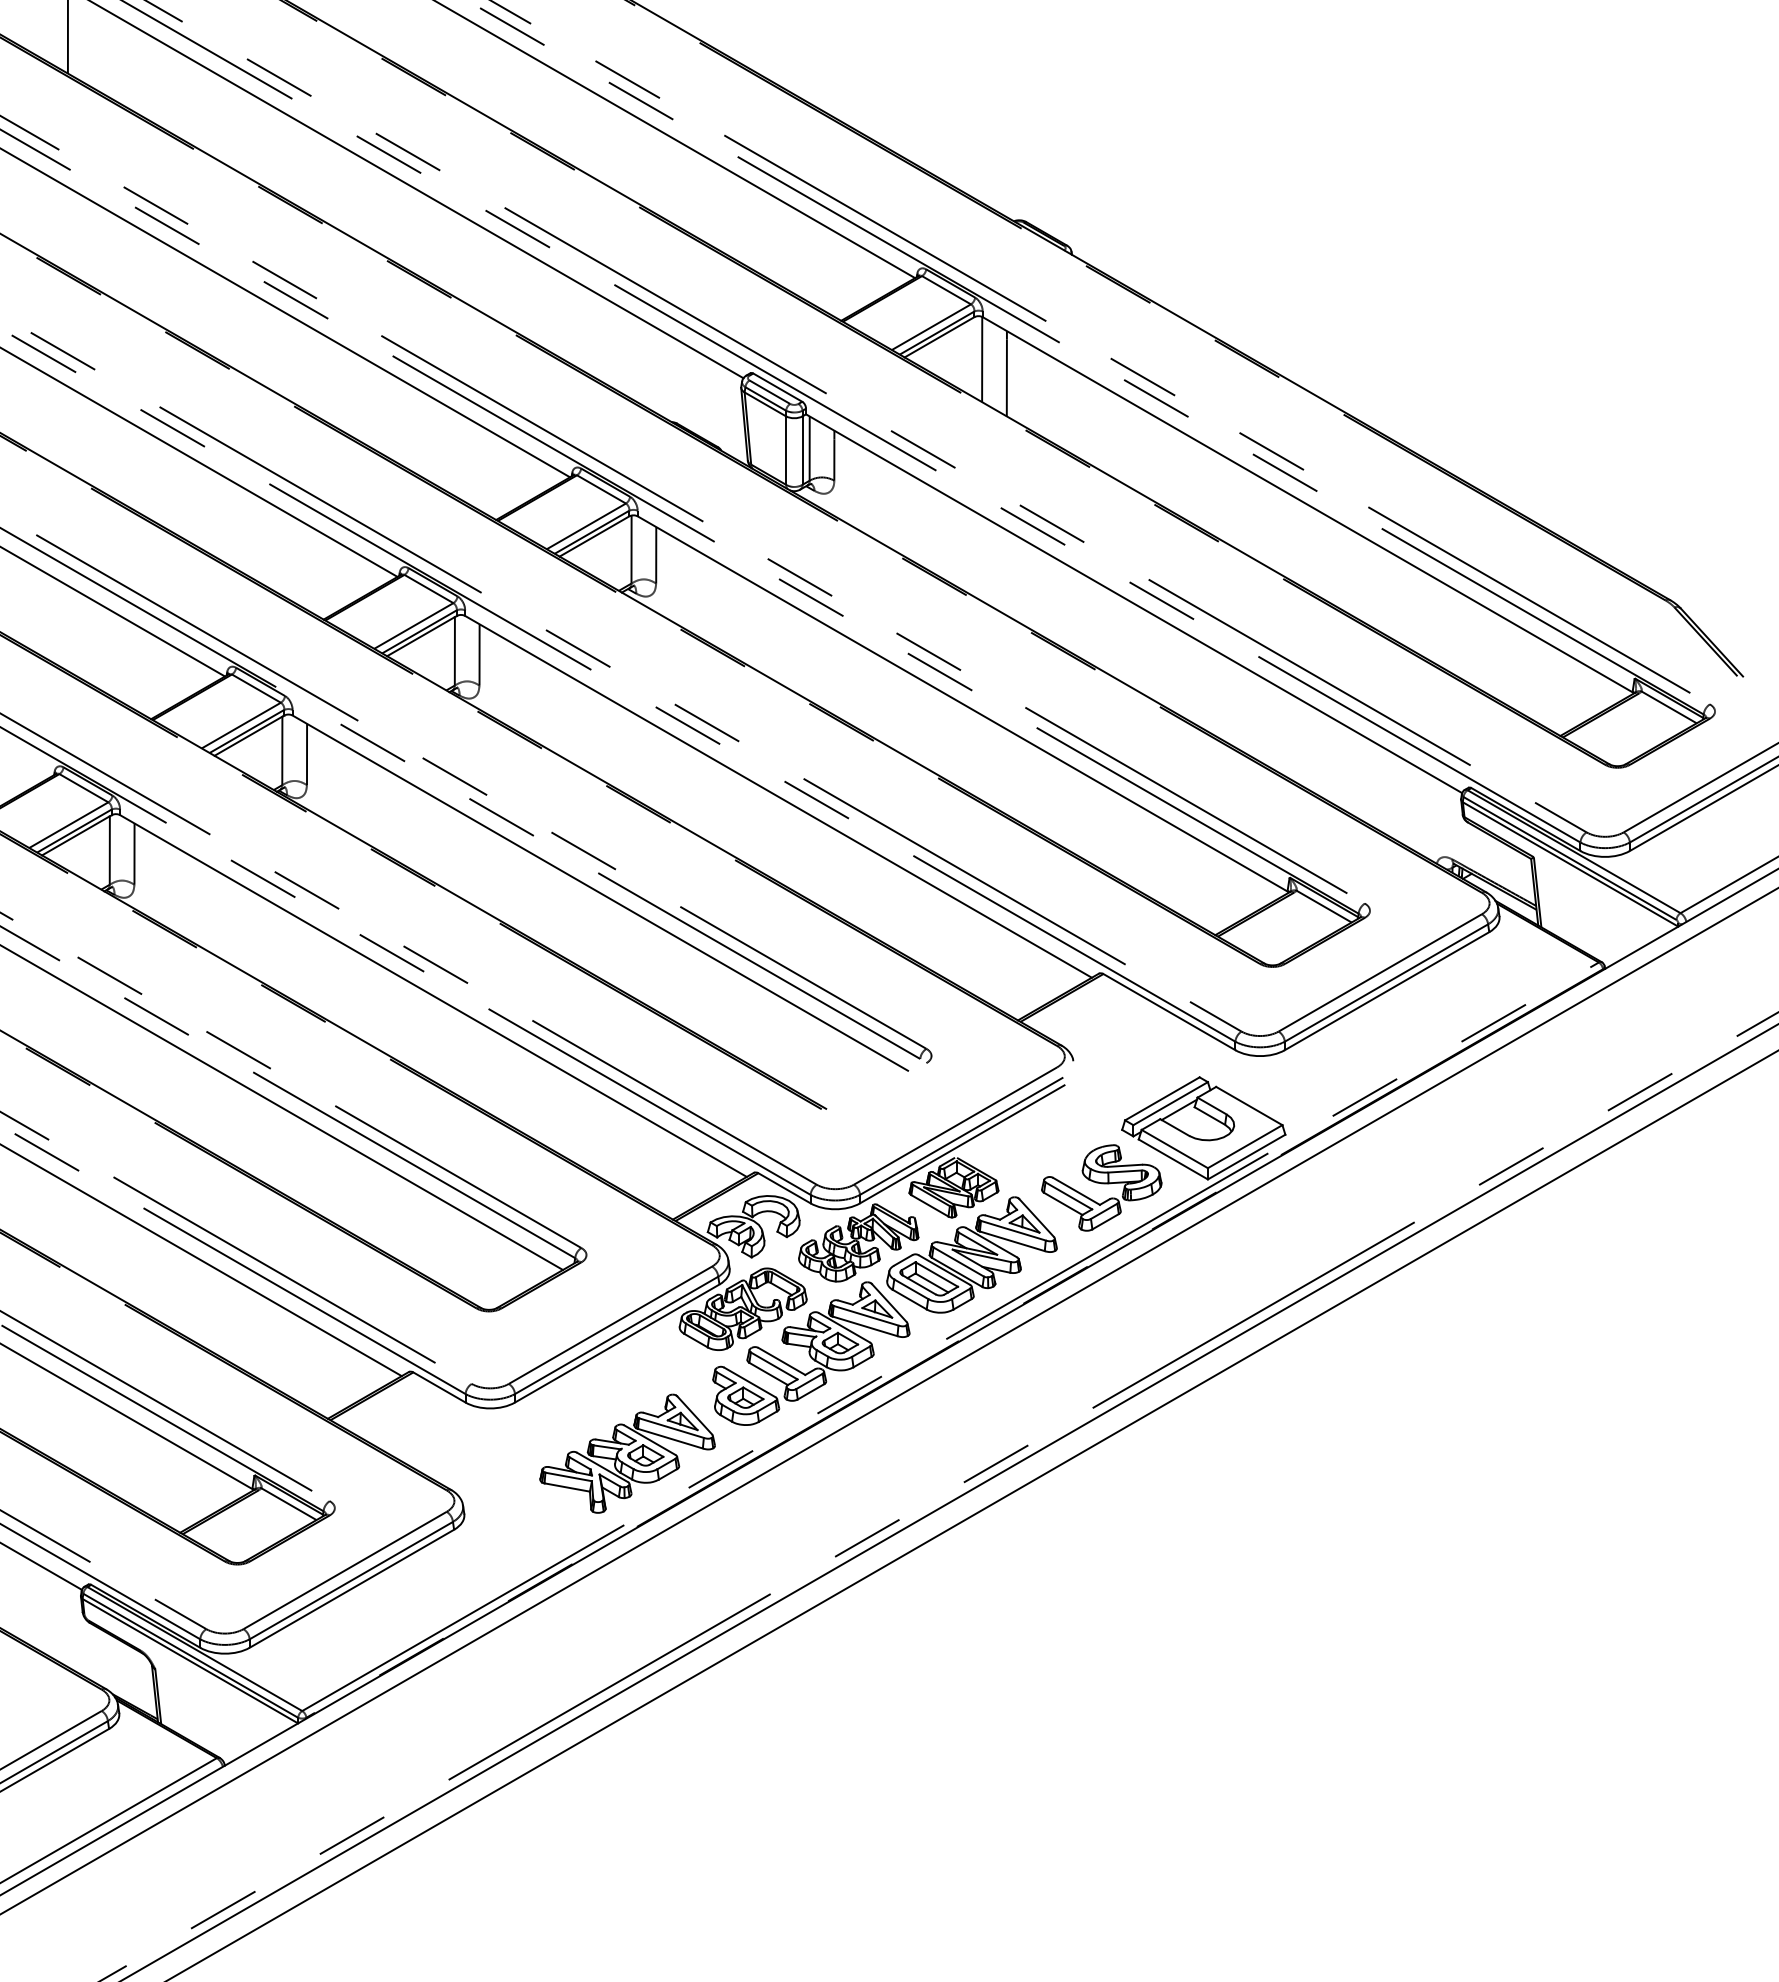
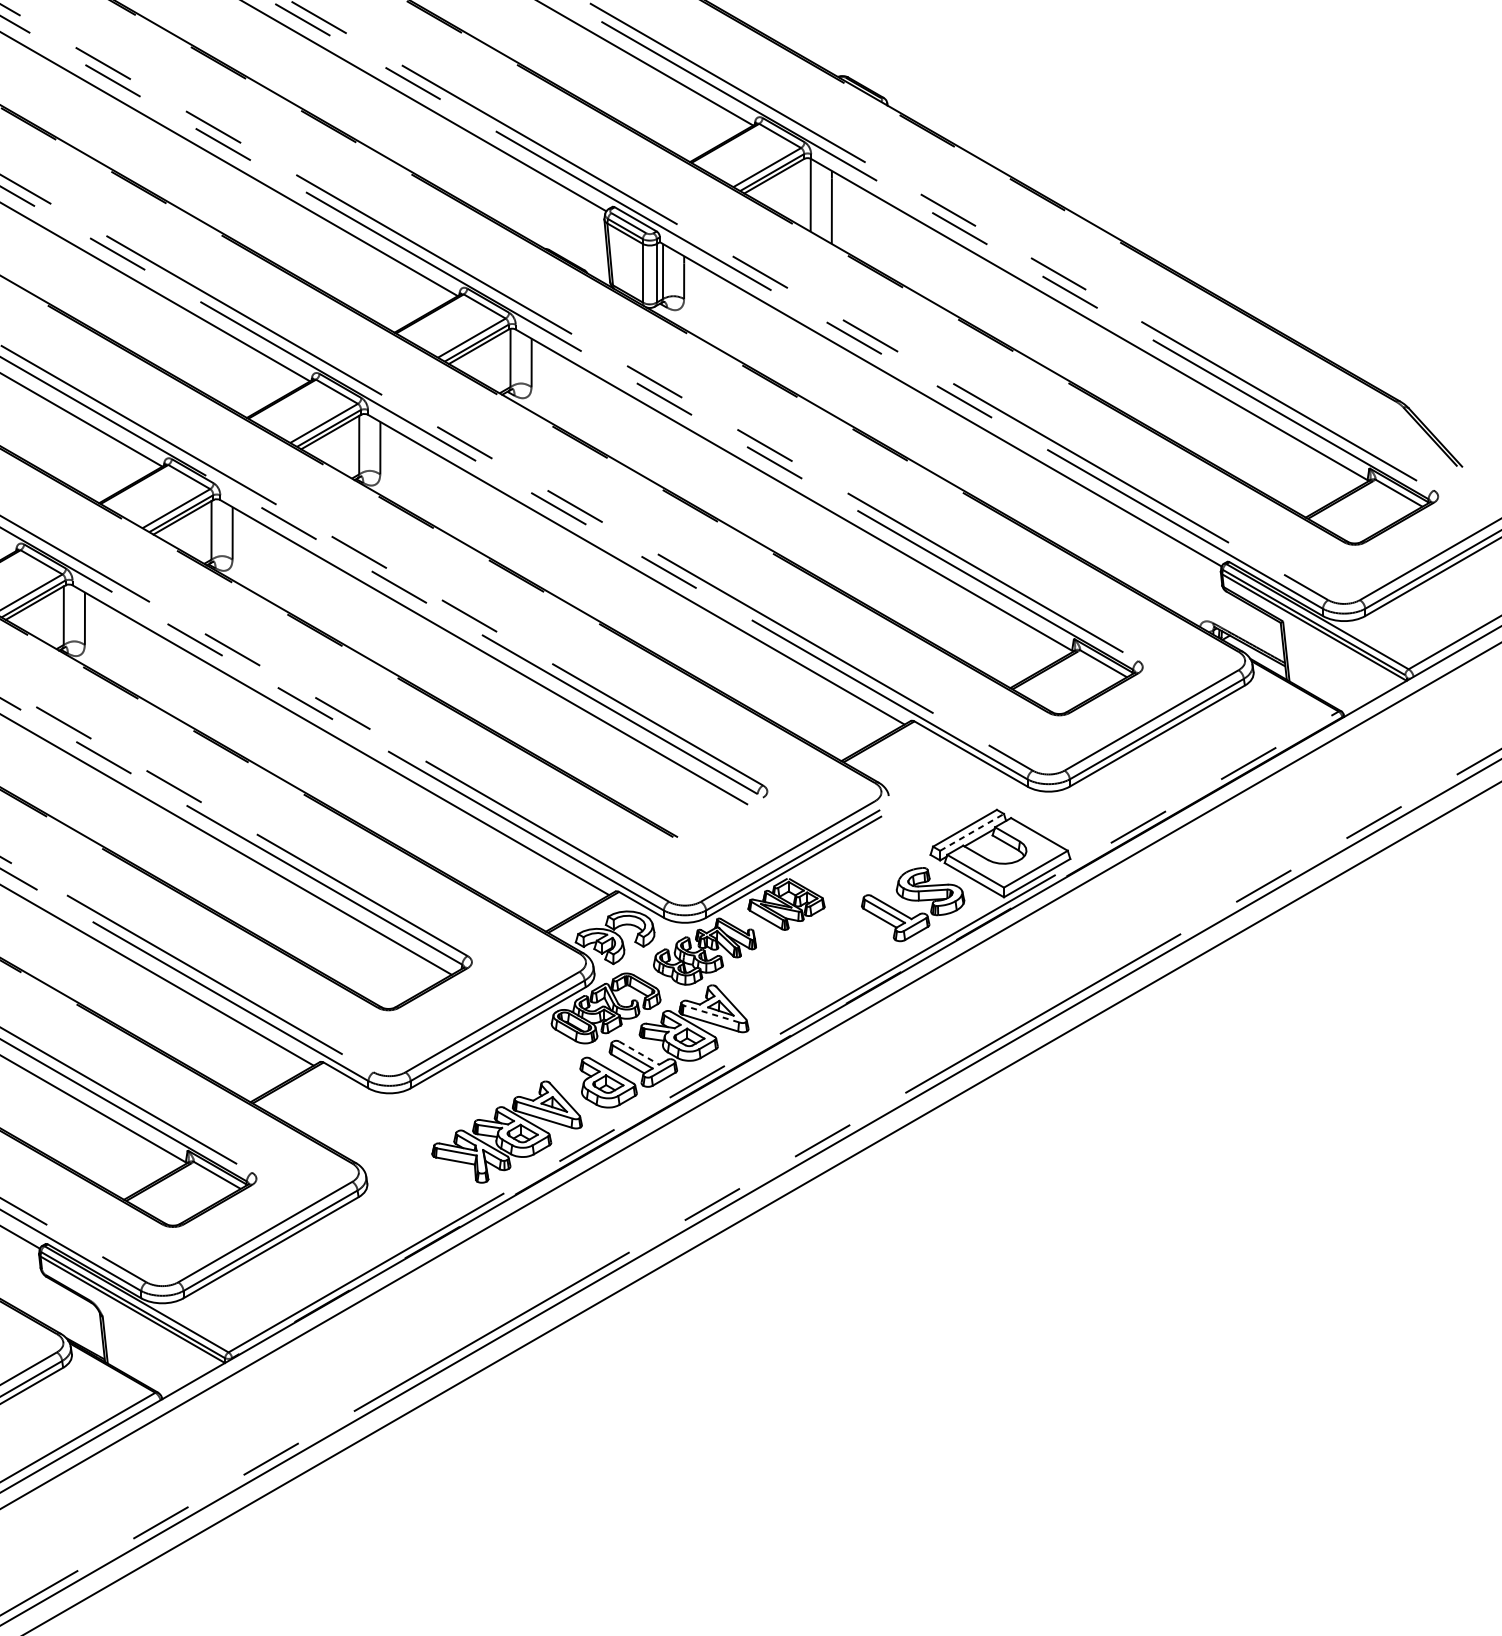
line: (1171, 1103) -> (972, 832), solid -> dashed
part: (971, 1254) -> (801, 961), removed
line: (866, 1315) -> (711, 1013), solid -> dashed
line: (781, 1361) -> (638, 1053), solid -> dashed

